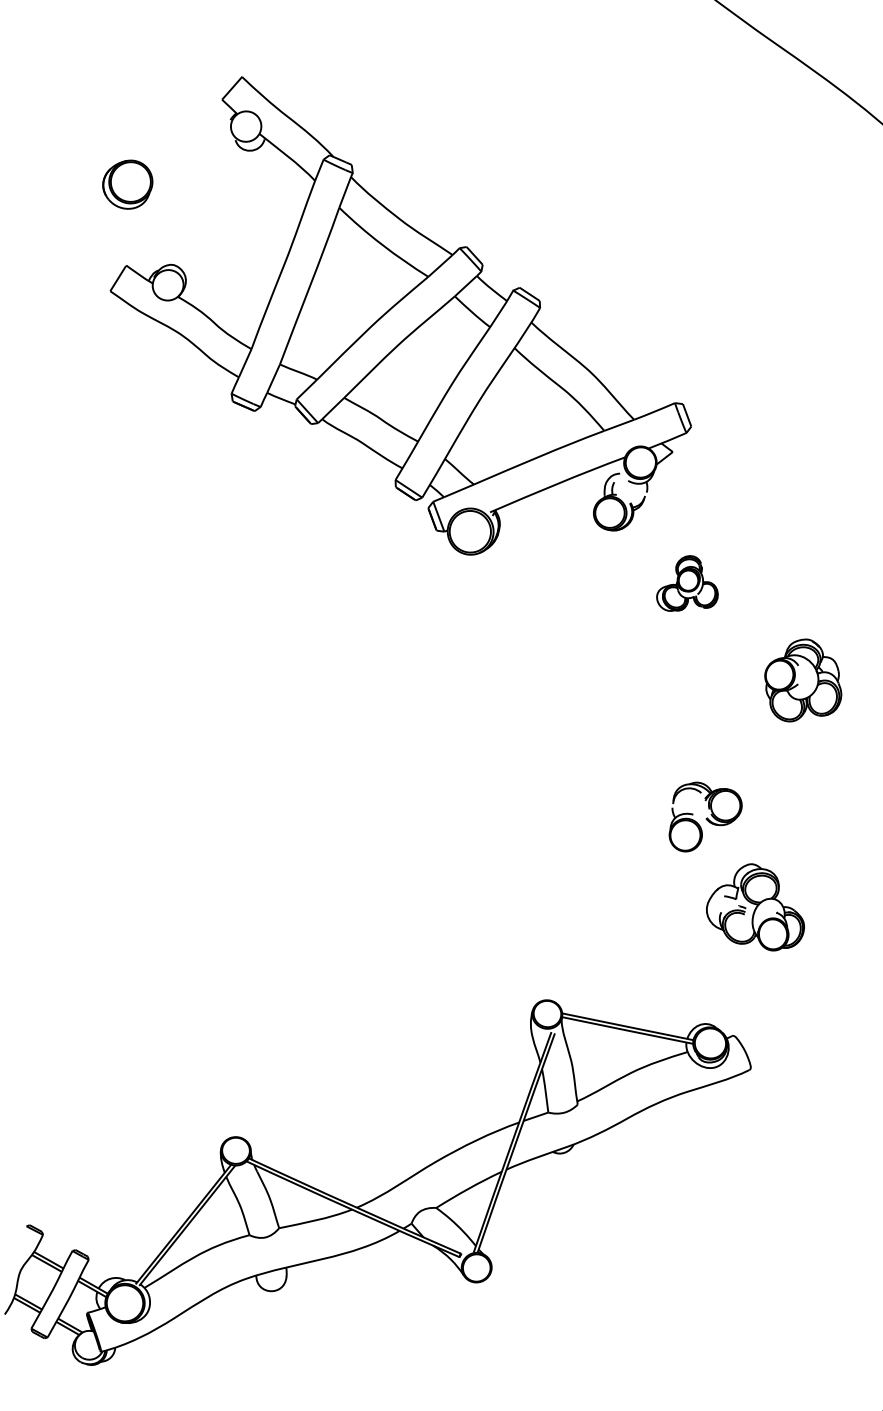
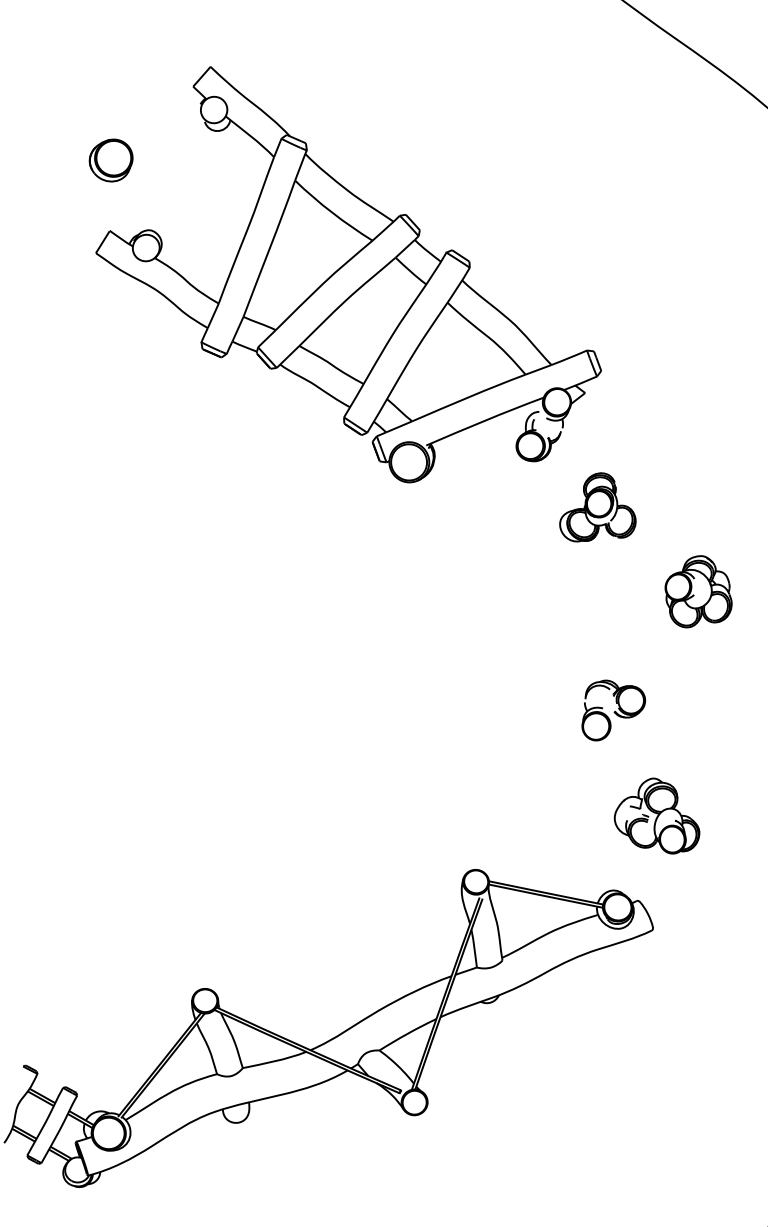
part: (686, 583) -> (597, 507), size x1.43
part: (754, 906) -> (656, 815), moved

